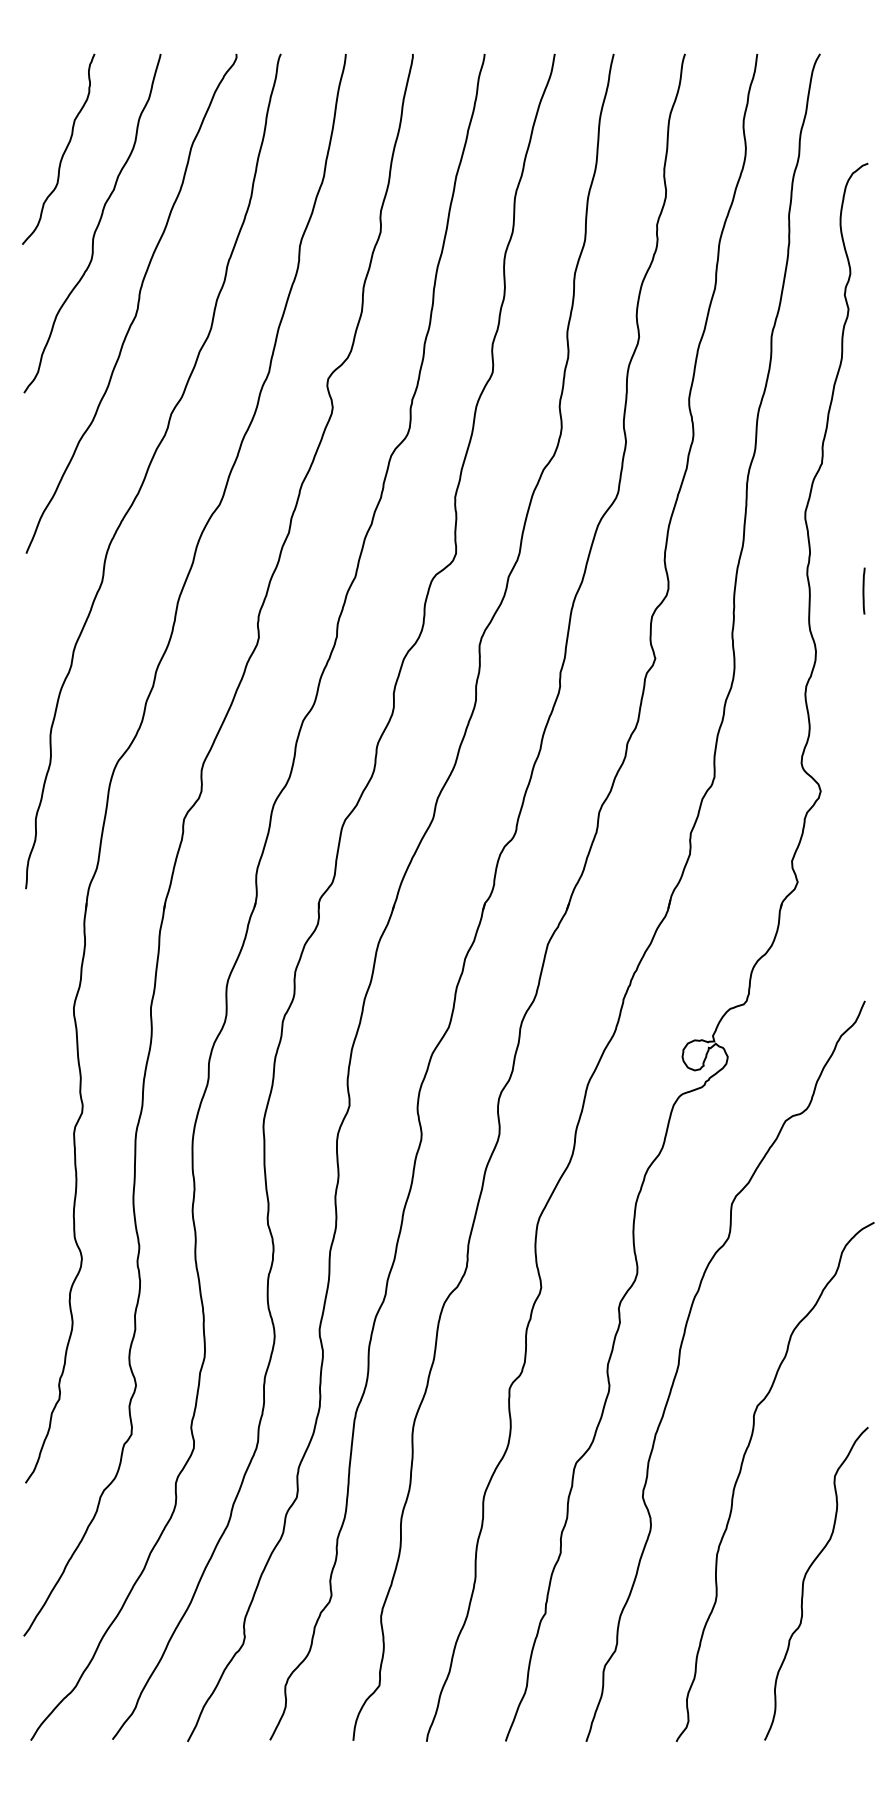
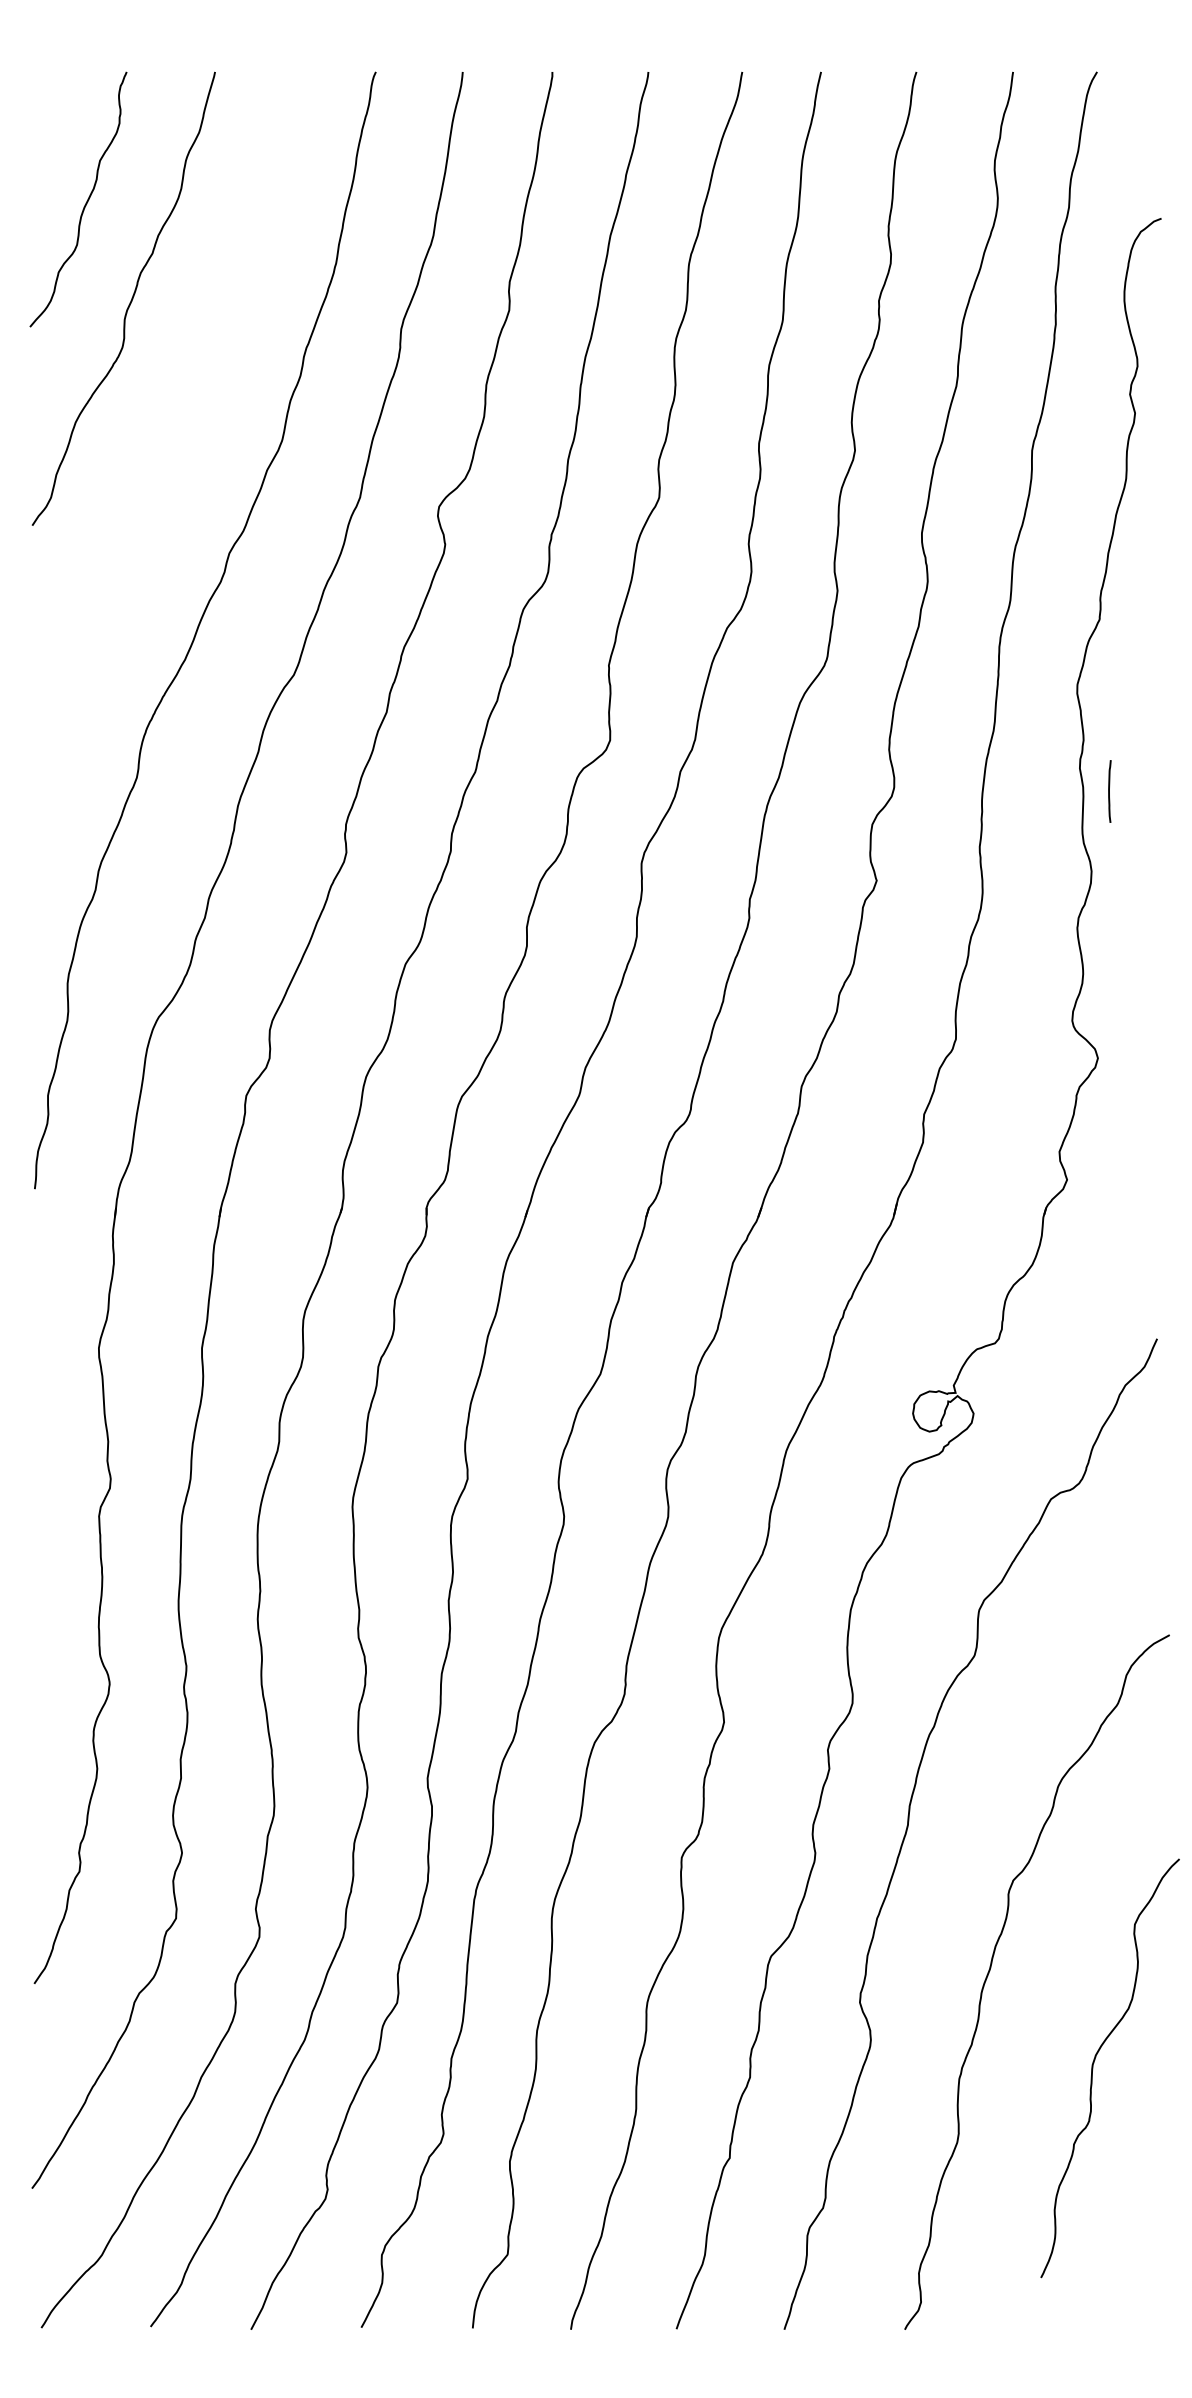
curve: (137, 306) -> (183, 409), removed
line: (863, 591) -> (1109, 791), moved
curve: (804, 1580) -> (1094, 2063), moved

